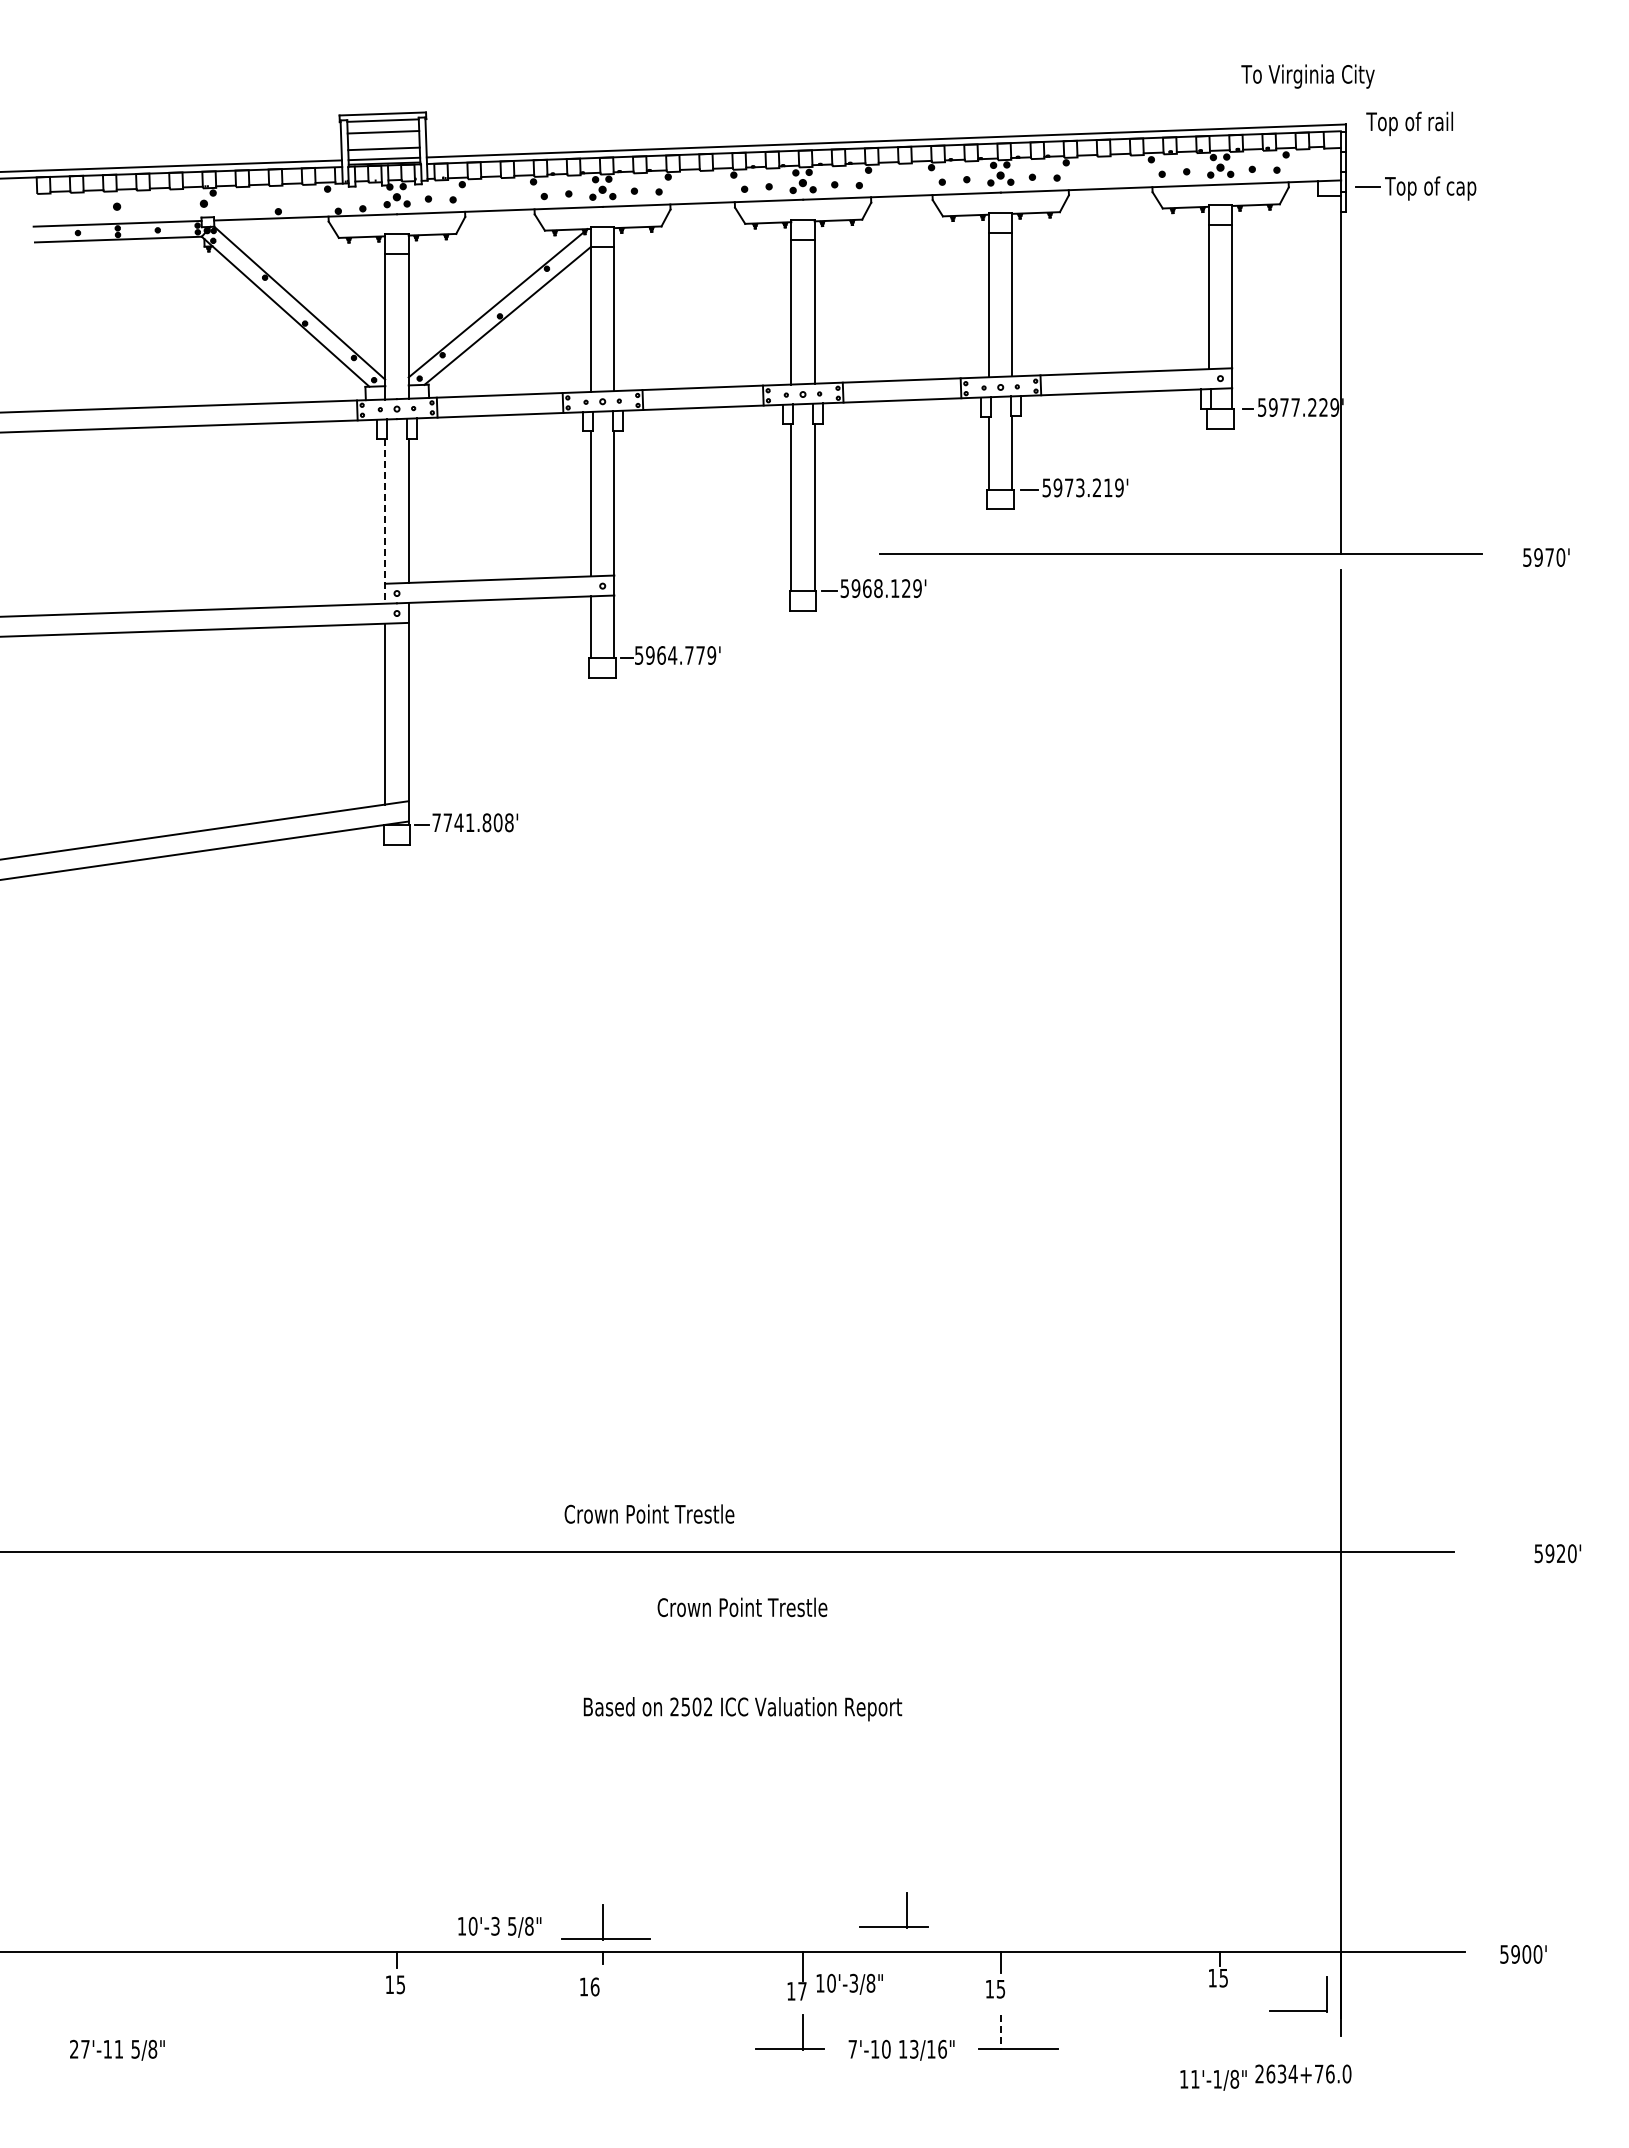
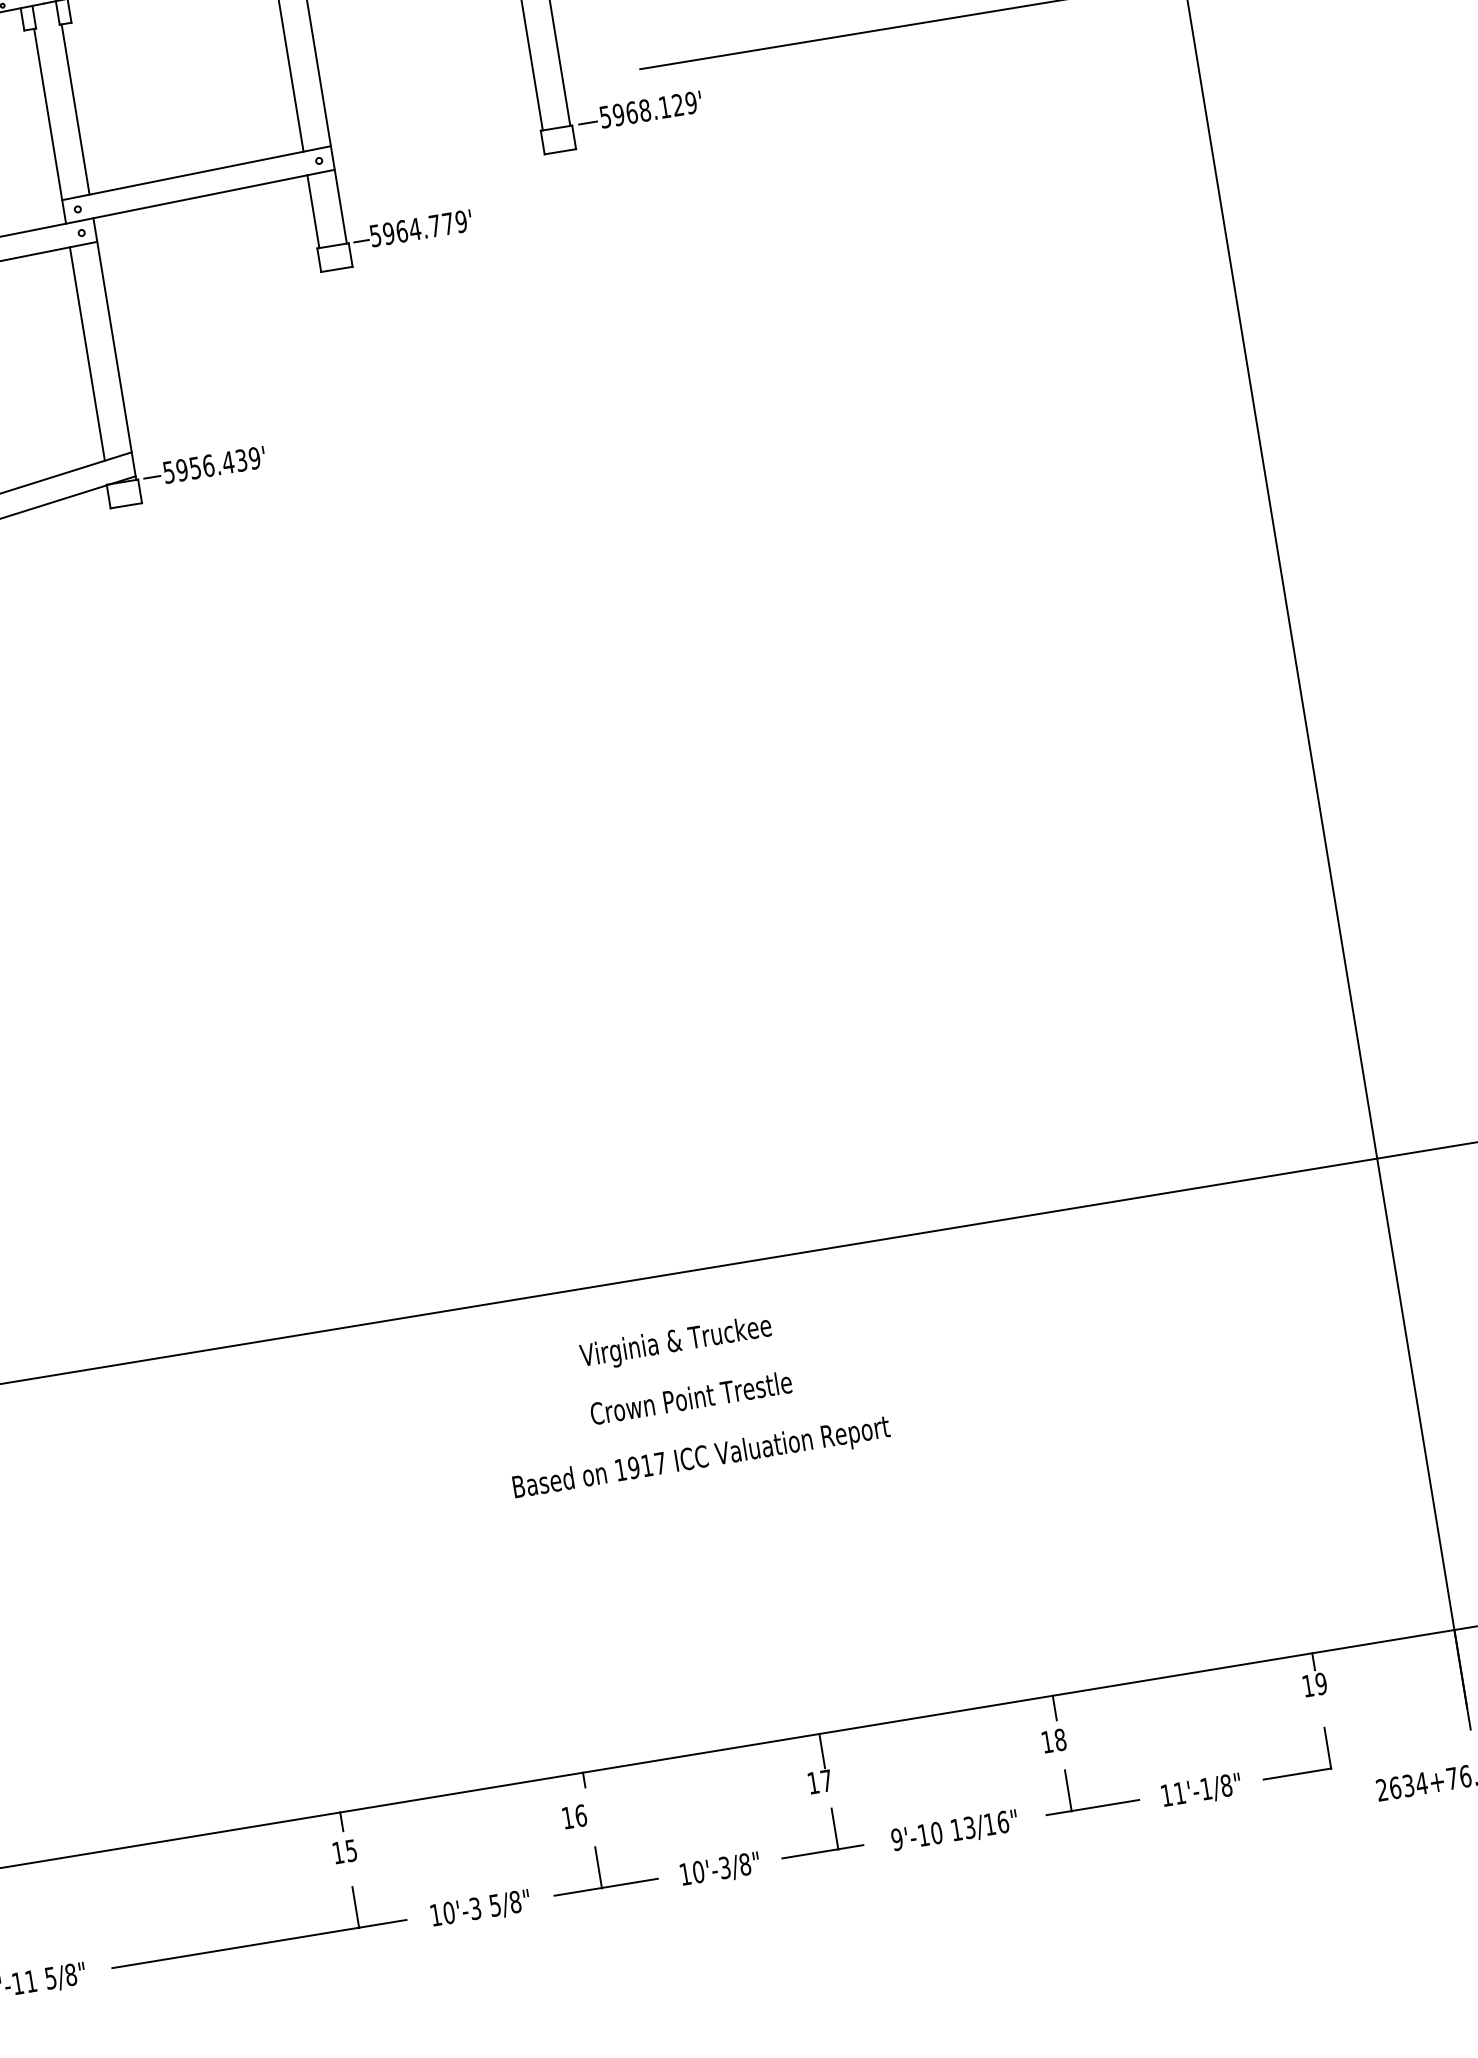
line: (385, 521) -> (50, 126), dashed -> solid
text: (472, 822) -> (211, 465), 7741.808' -> 5956.439'
text: (649, 1513) -> (691, 1397), moved
text: (742, 1609) -> (681, 1341), Crown Point Trestle -> Virginia & Truckee
text: (691, 1706) -> (640, 1466), 2502 -> 1917
part: (906, 1910) -> (933, 1665), removed
part: (605, 1922) -> (602, 1867), moved
text: (499, 1926) -> (480, 1908), moved
text: (1223, 1977) -> (1320, 1683), 15 -> 19
text: (849, 1983) -> (719, 1868), moved
text: (1000, 1988) -> (1059, 1739), 15 -> 18
part: (1298, 2010) -> (1296, 1773), moved
line: (1000, 2032) -> (1068, 1791), dashed -> solid
part: (312, 2048) -> (259, 1943), added
text: (852, 2048) -> (896, 1838), 7'-10 -> 9'-10
text: (1213, 2079) -> (1201, 1789), moved

